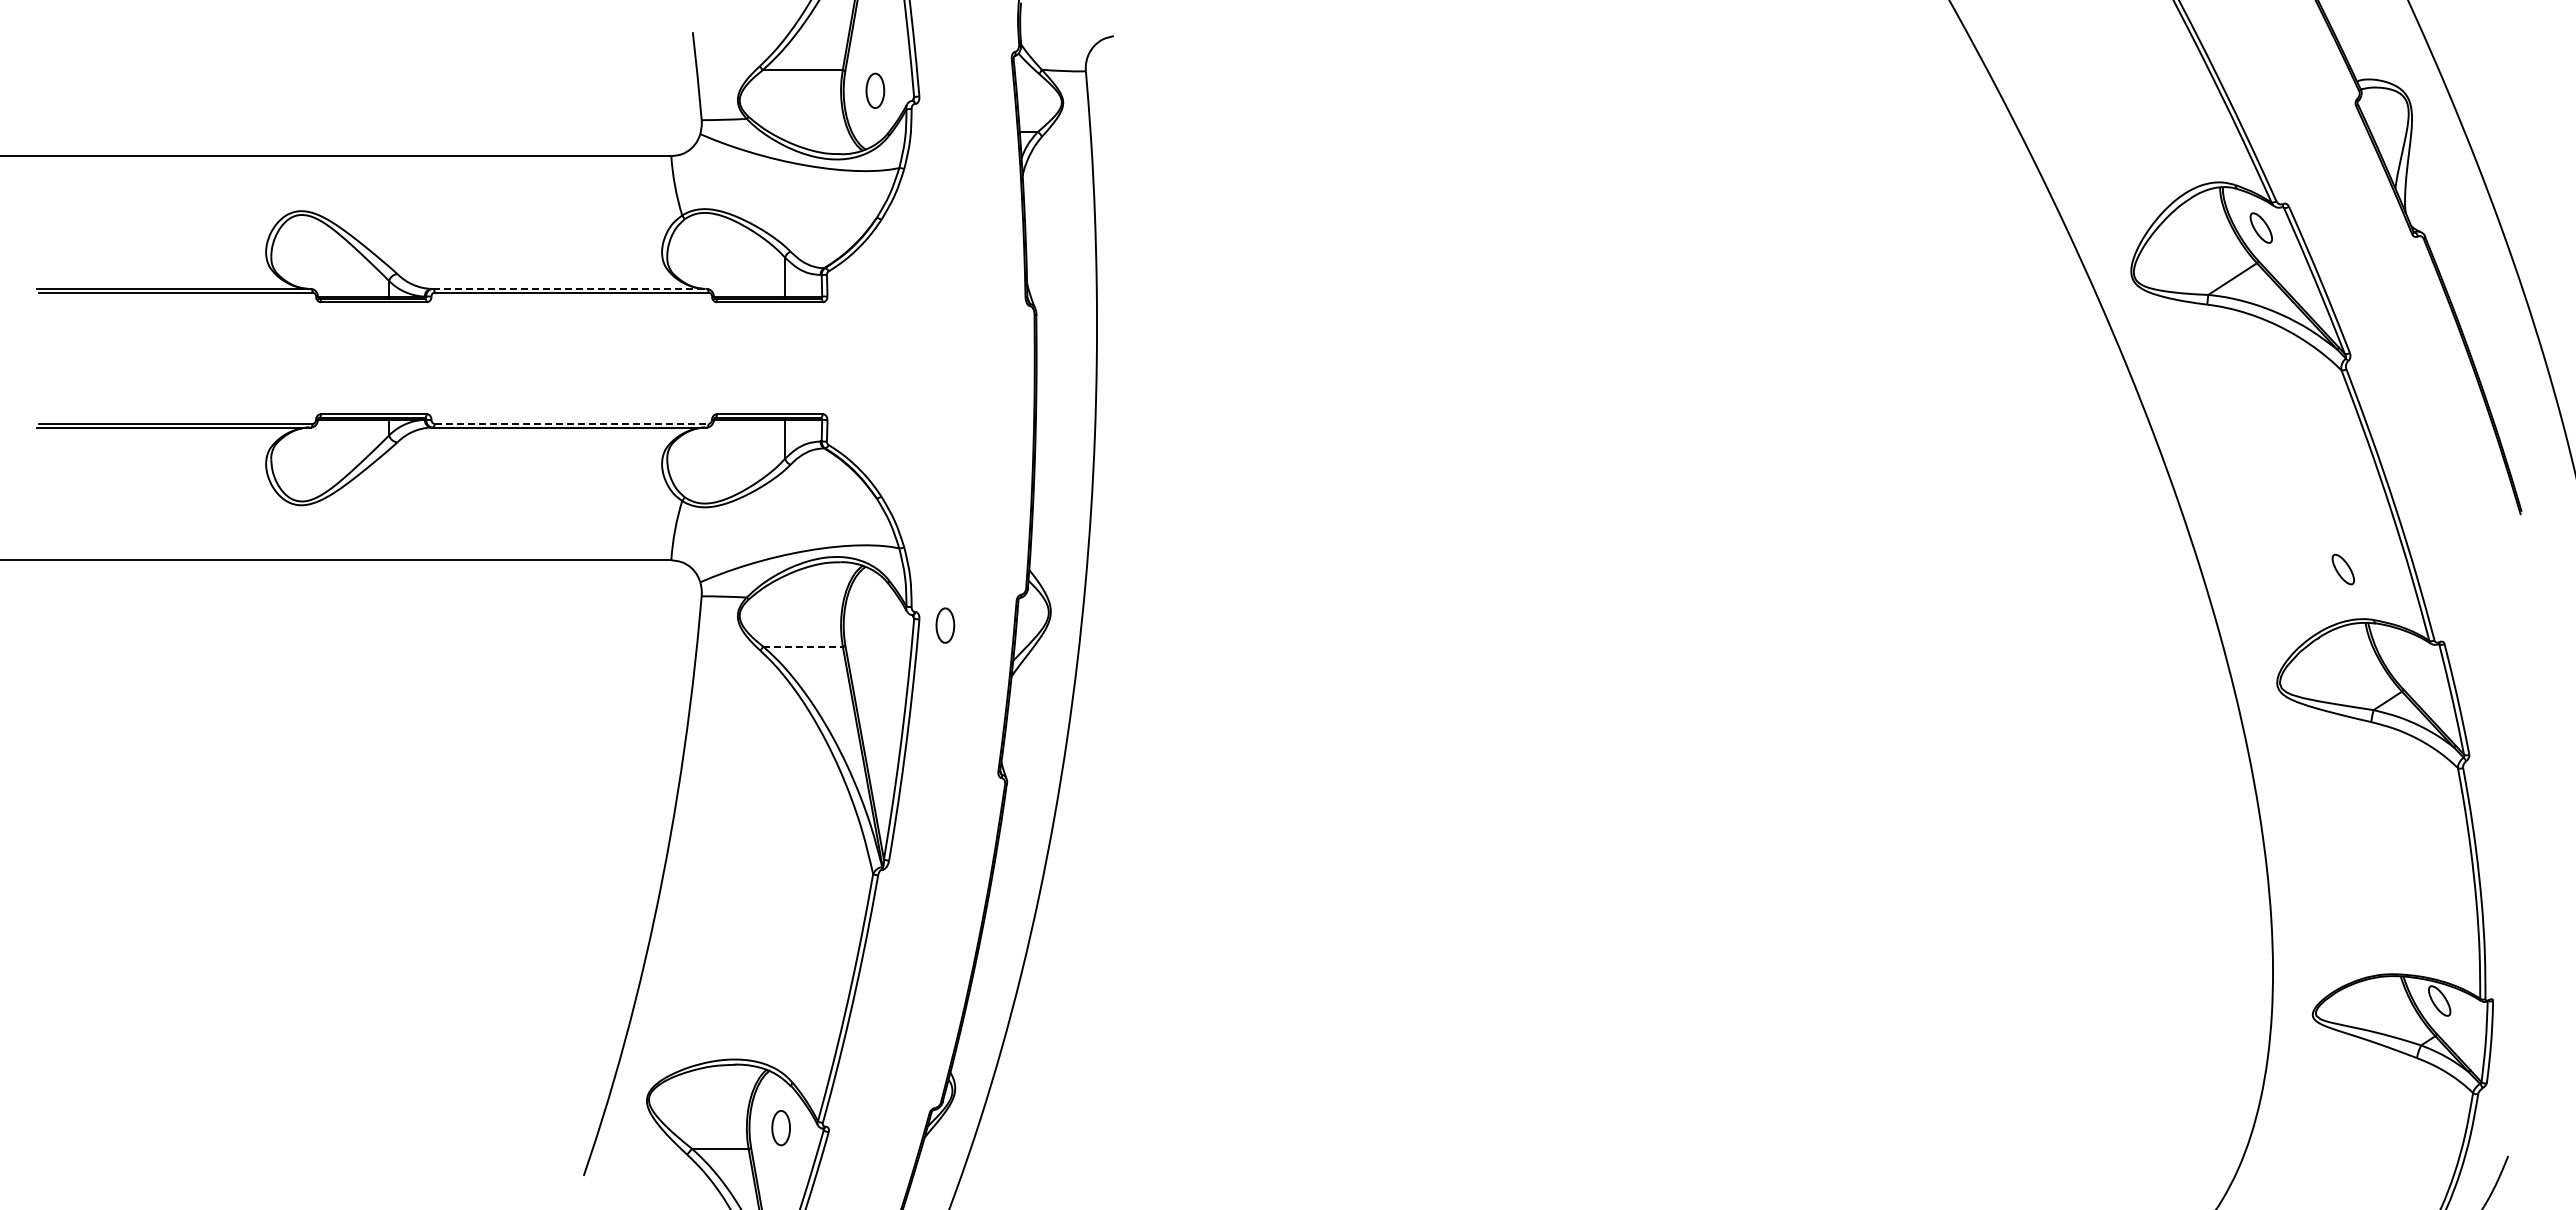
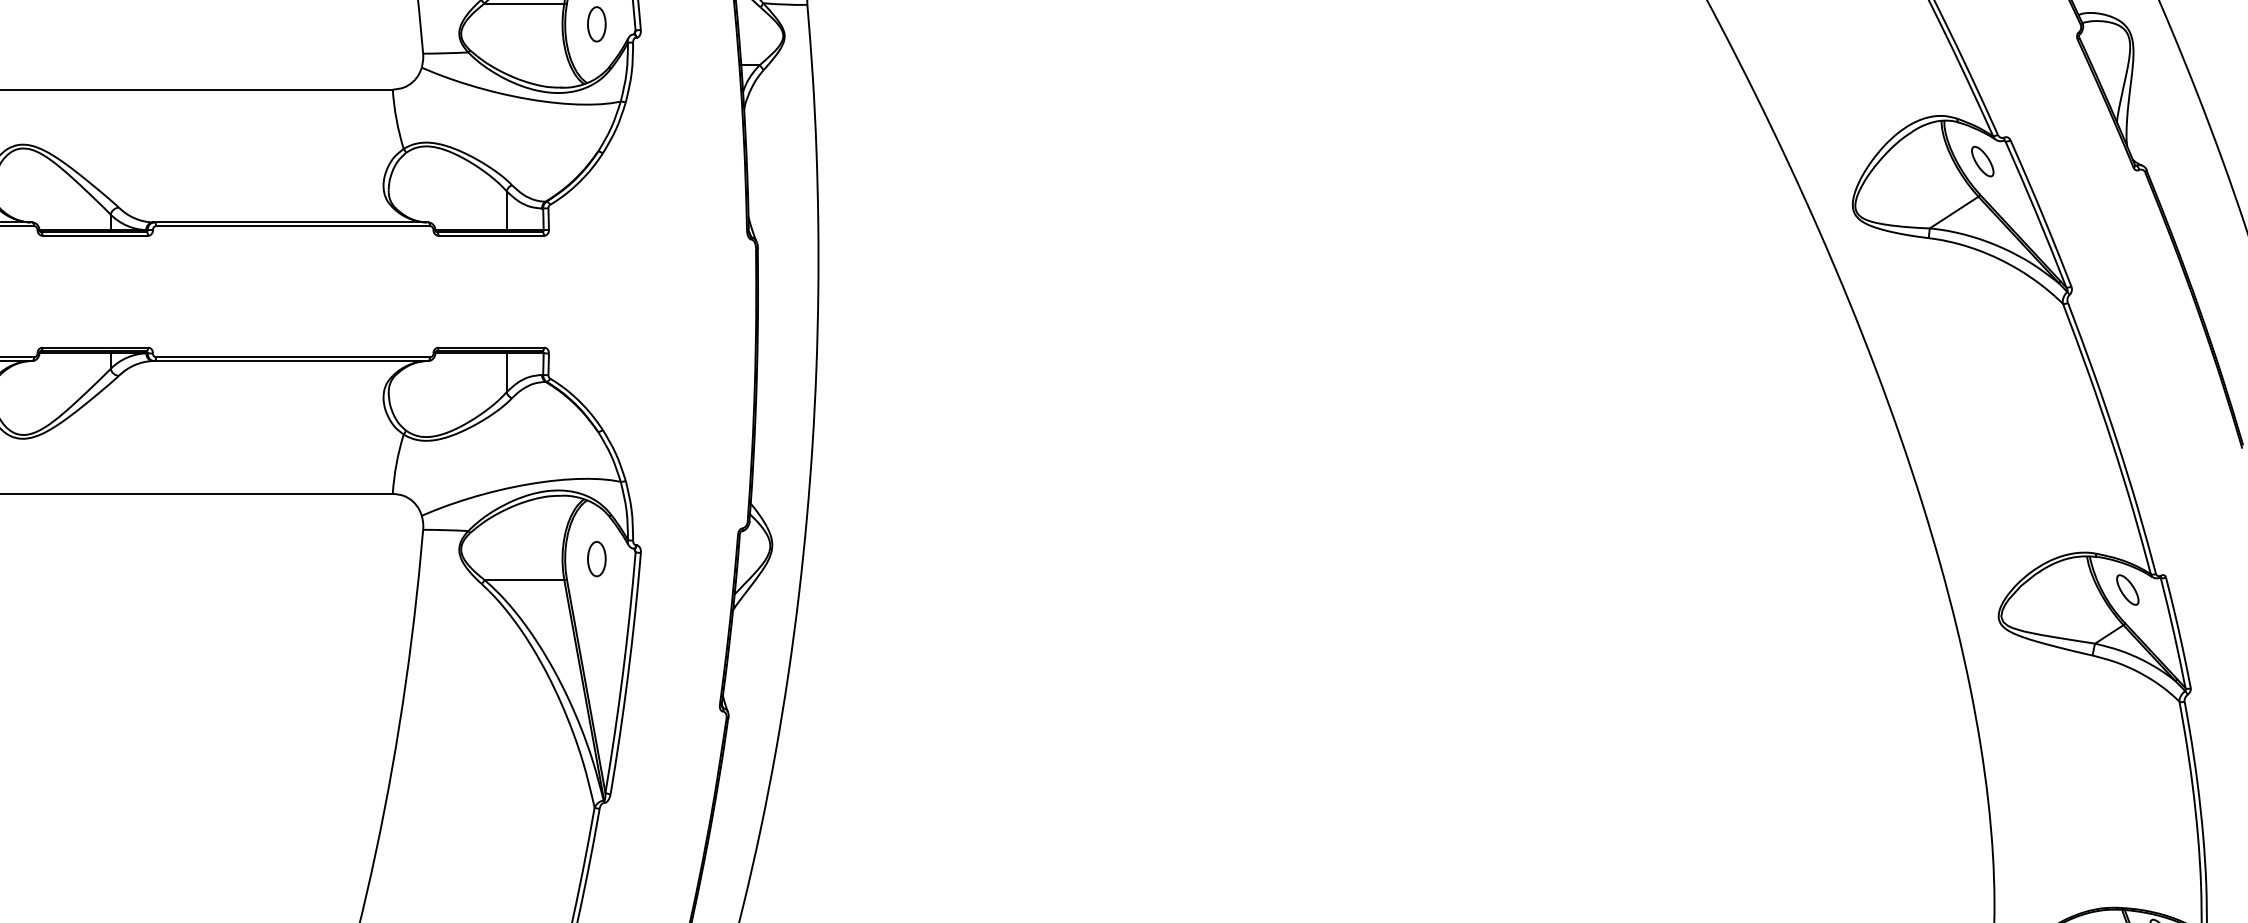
line: (569, 288) -> (290, 222), dashed -> solid
line: (571, 423) -> (292, 357), dashed -> solid
part: (2342, 569) -> (2126, 590), moved
part: (945, 625) -> (596, 559), moved
line: (803, 646) -> (524, 580), dashed -> solid

